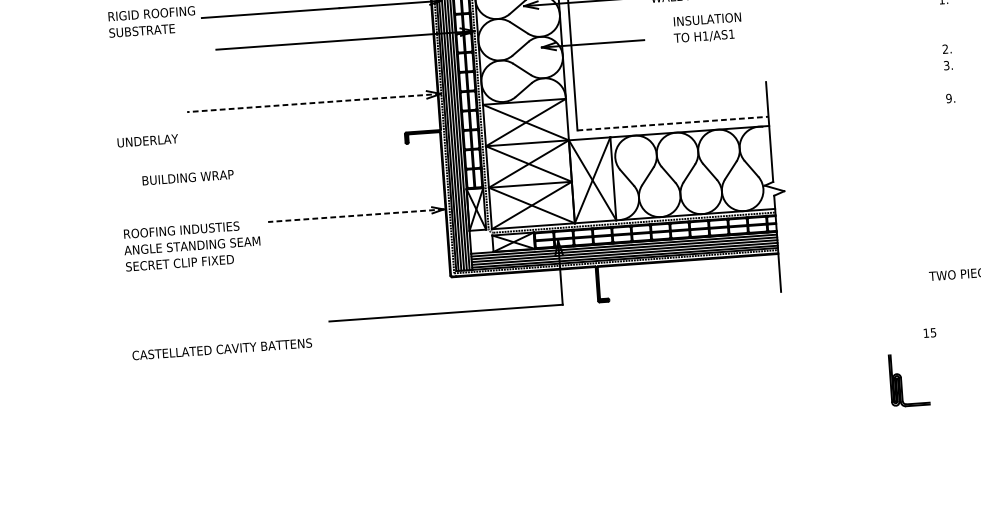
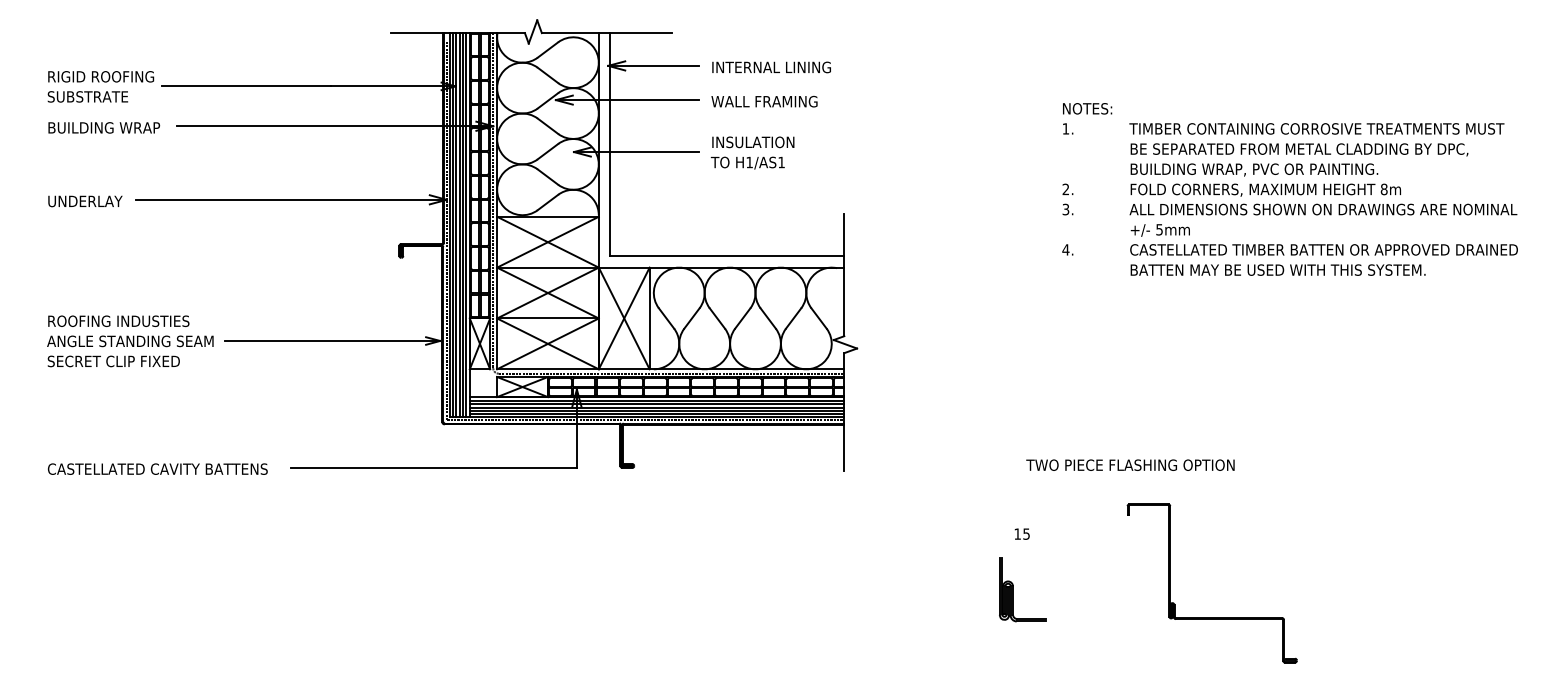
text: (707, 27) -> (752, 152), moved
text: (948, 98) -> (1065, 249), 9. -> 4.
line: (314, 102) -> (291, 199), dashed -> solid
line: (673, 123) -> (727, 256), dashed -> solid
text: (147, 140) -> (85, 201), moved
text: (188, 177) -> (104, 127), moved
line: (355, 215) -> (332, 340), dashed -> solid
text: (192, 245) -> (130, 341), moved
text: (221, 348) -> (157, 468), moved
part: (901, 380) -> (1013, 589), moved

